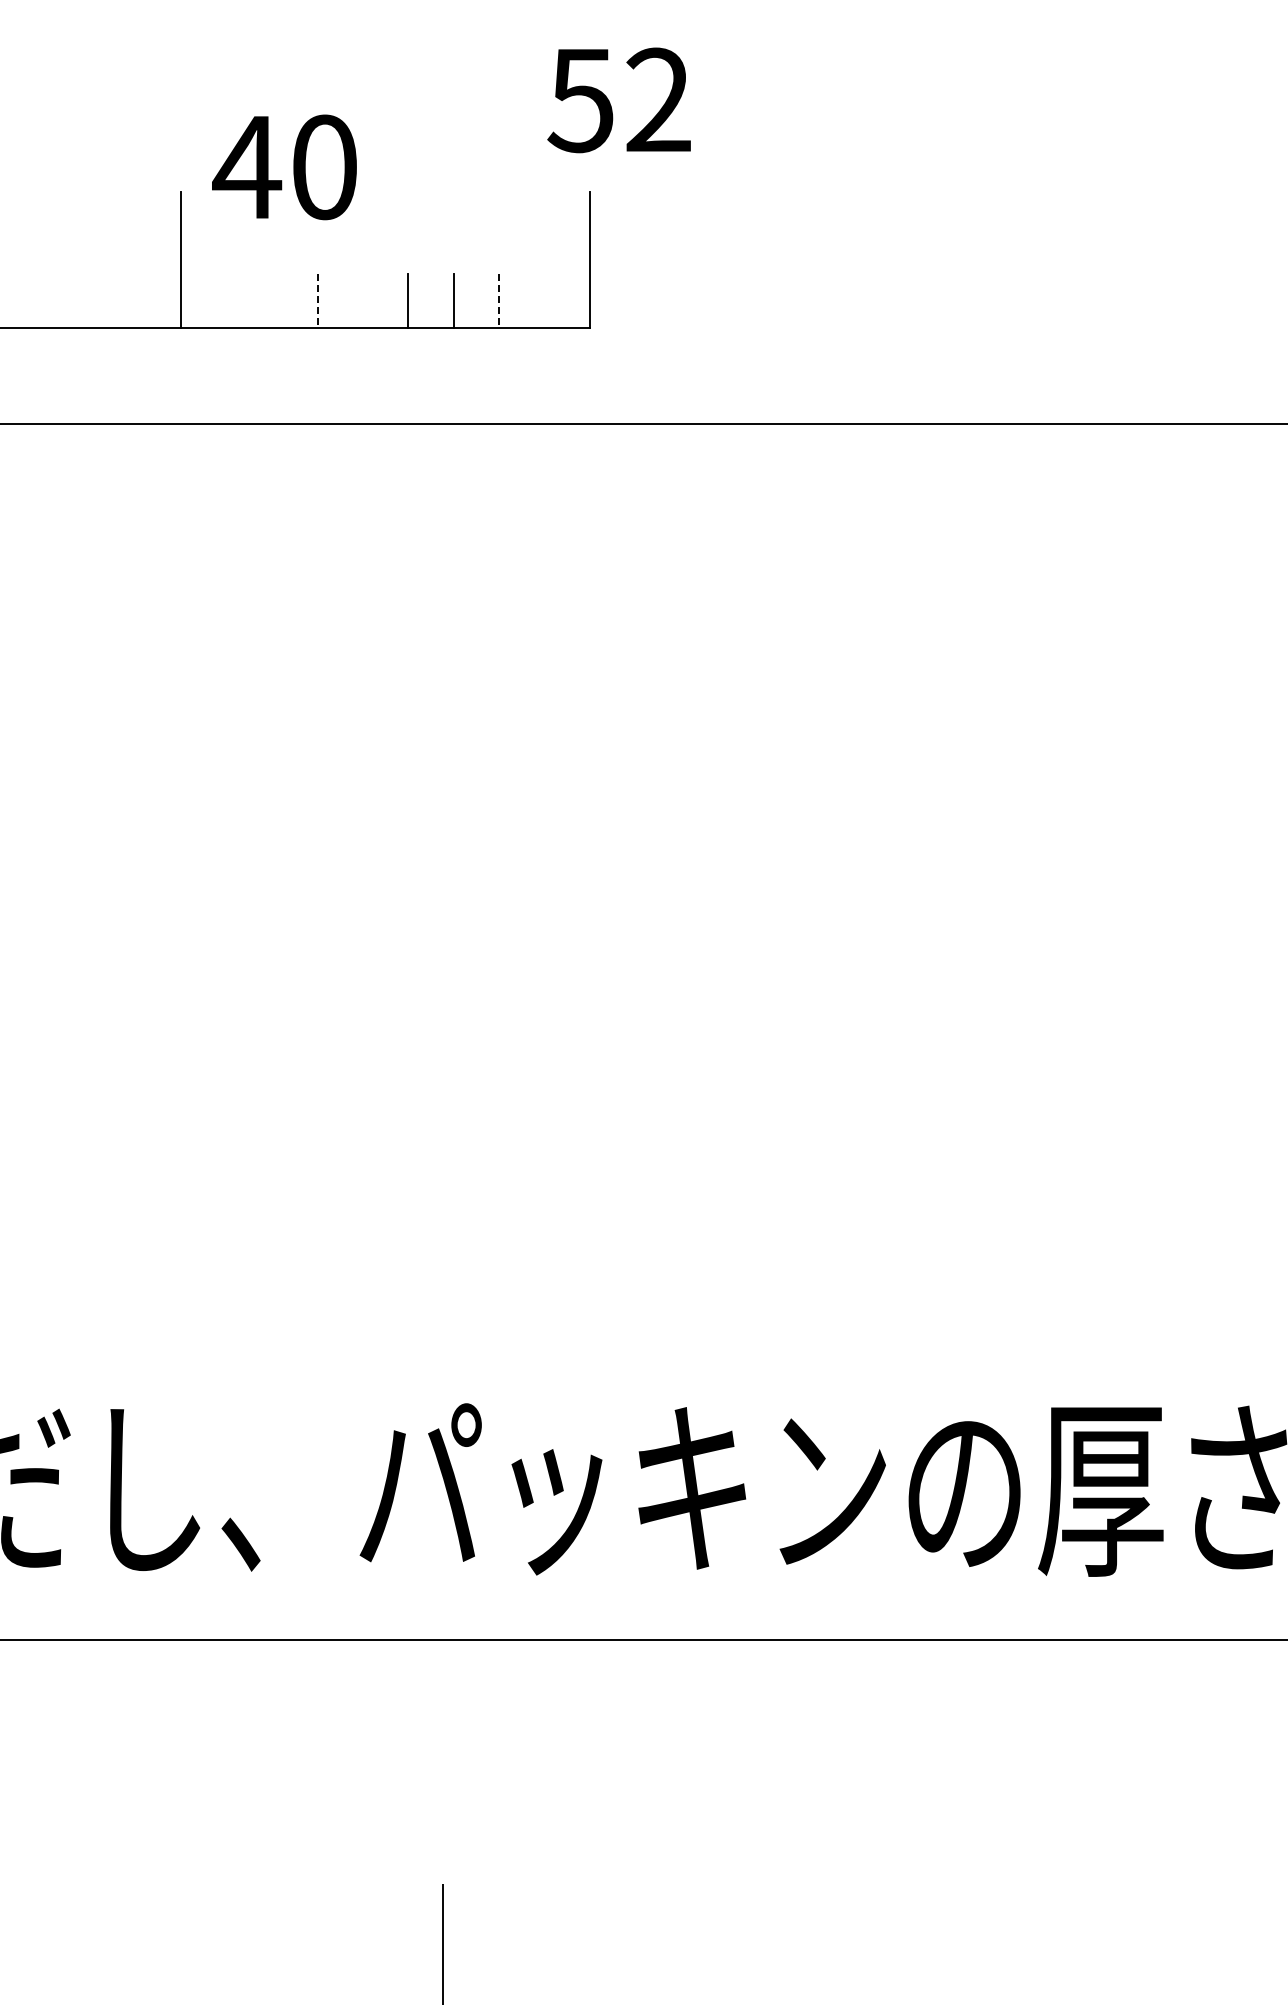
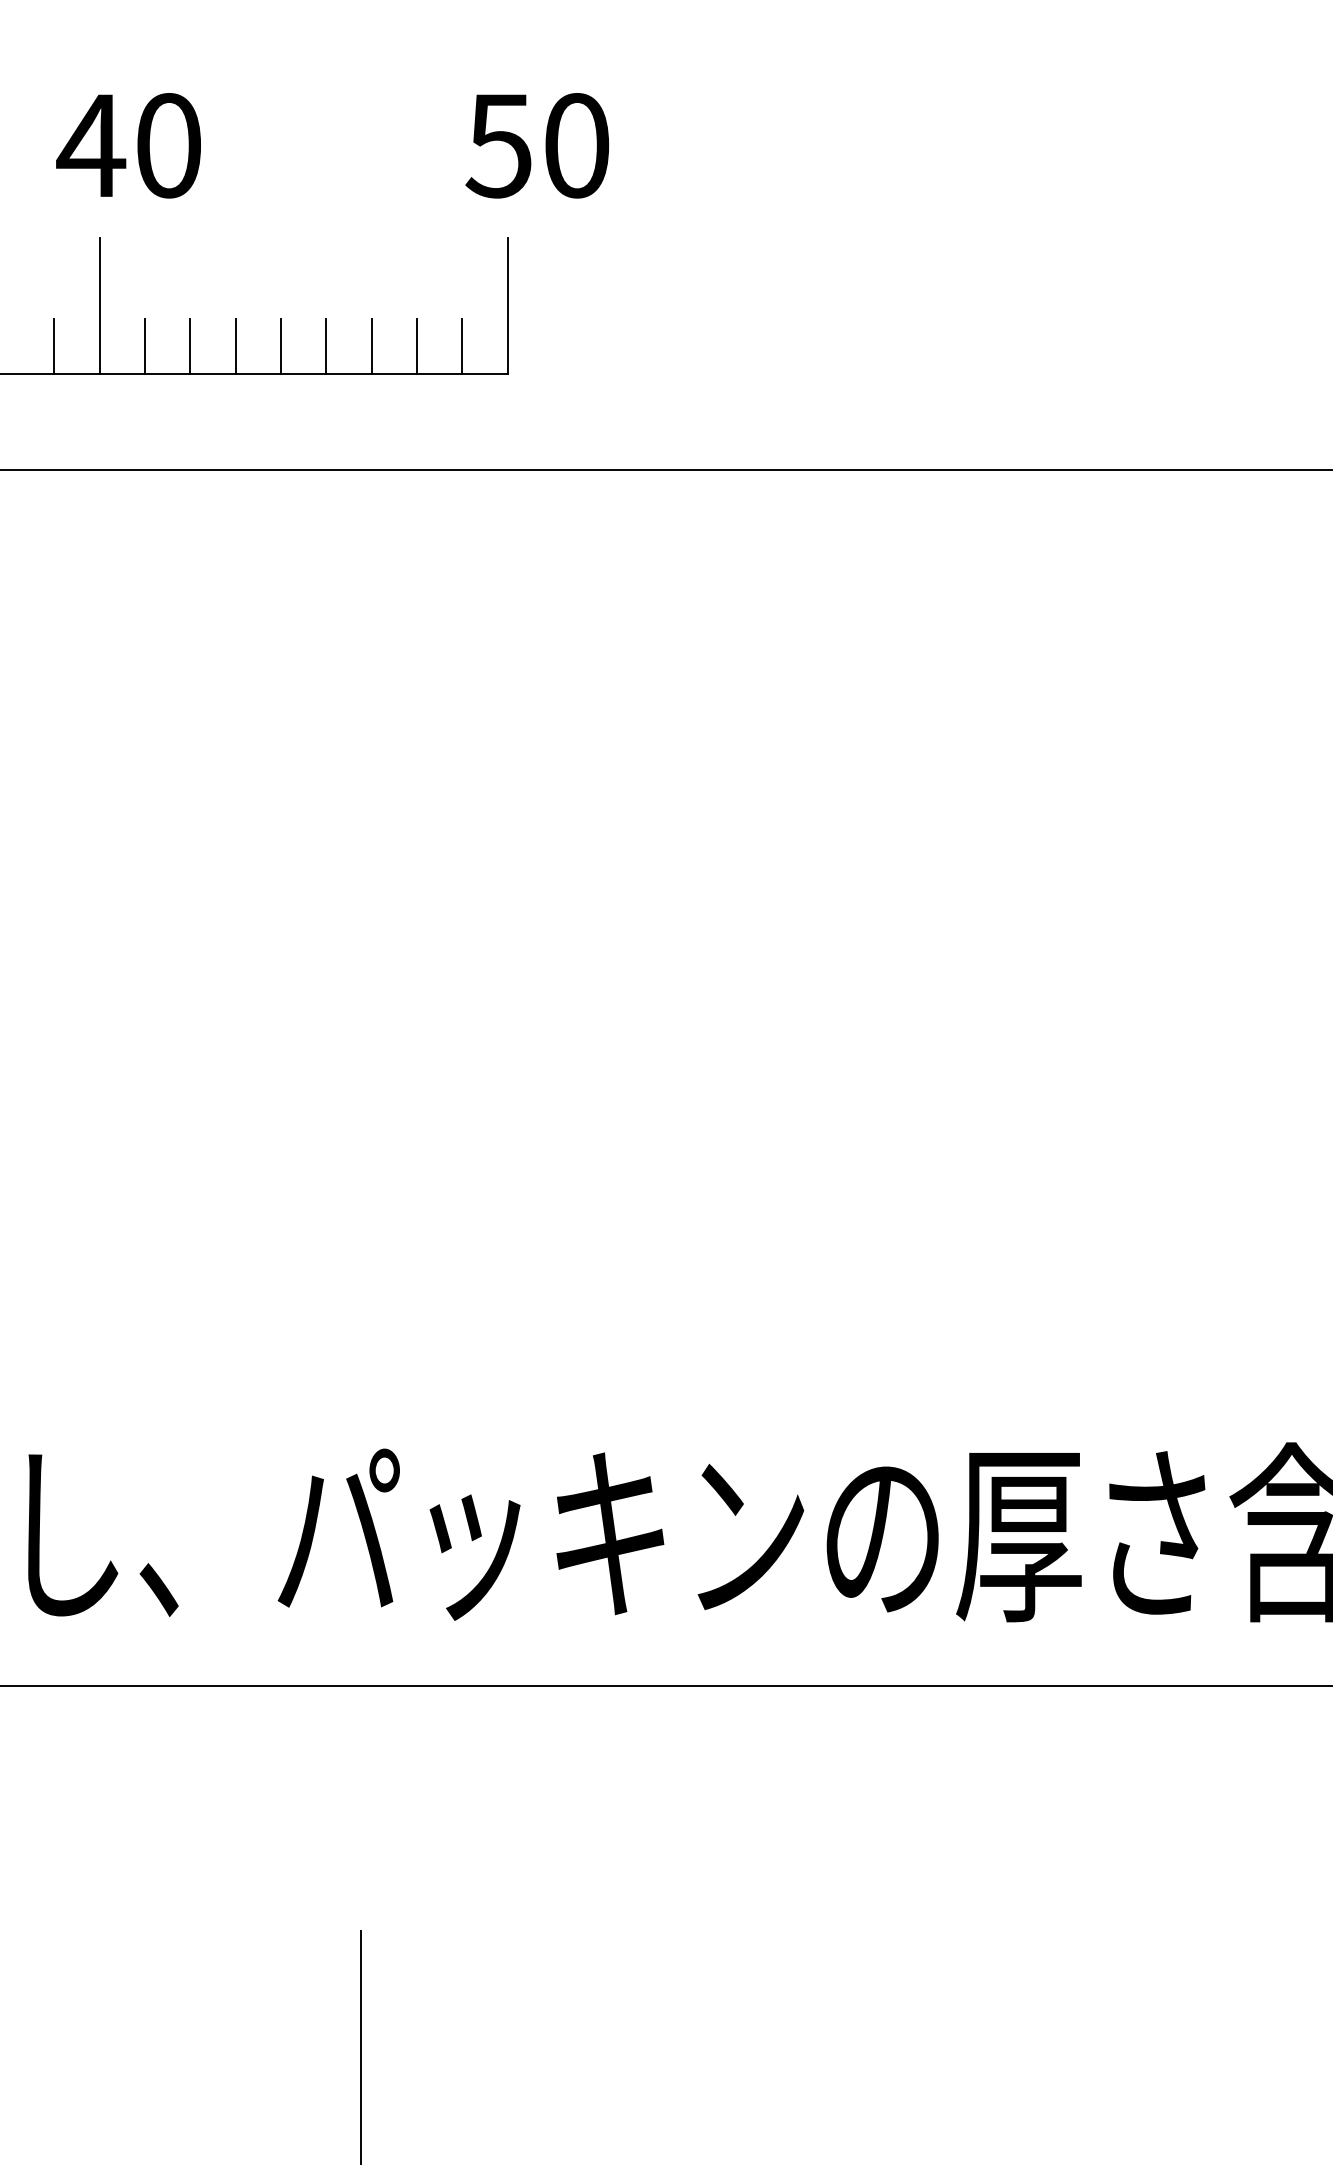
text: (658, 100) -> (576, 145), 52 -> 50
text: (284, 167) -> (128, 145), moved
line: (136, 301) -> (54, 346), added
line: (226, 301) -> (144, 346), added
line: (272, 301) -> (190, 346), added
line: (362, 301) -> (280, 346), added
line: (544, 301) -> (462, 346), added
line: (317, 302) -> (235, 347), dashed -> solid
line: (499, 302) -> (417, 347), dashed -> solid

